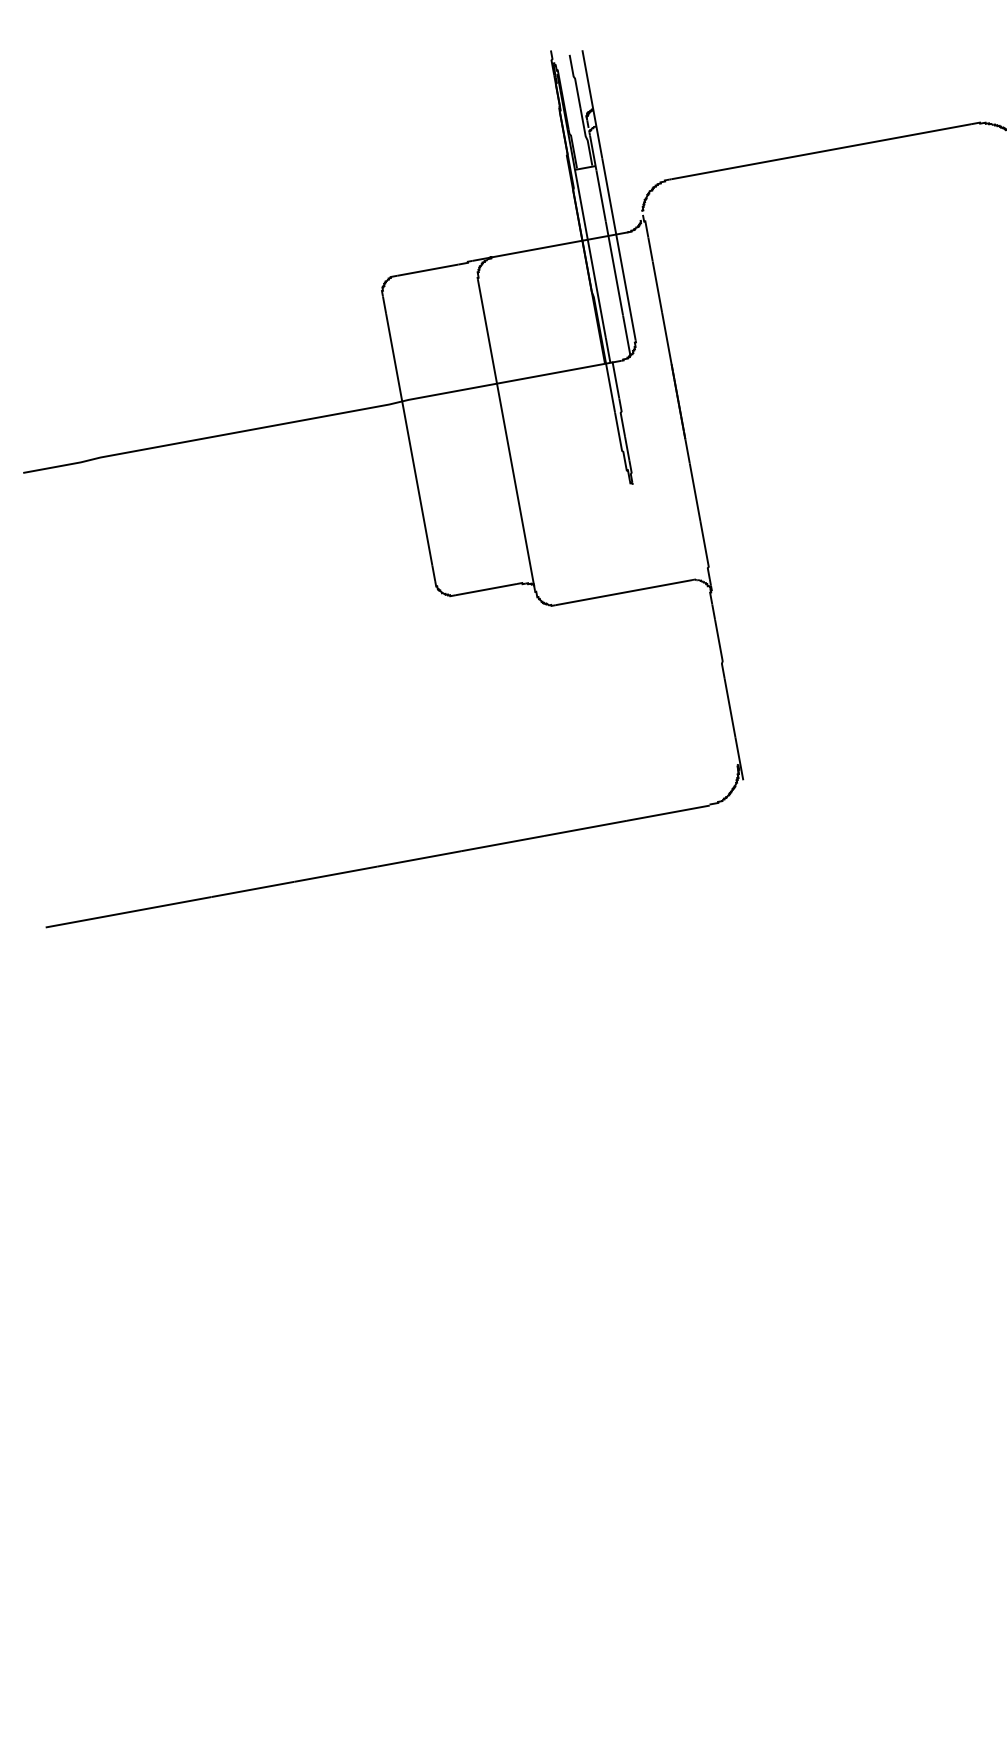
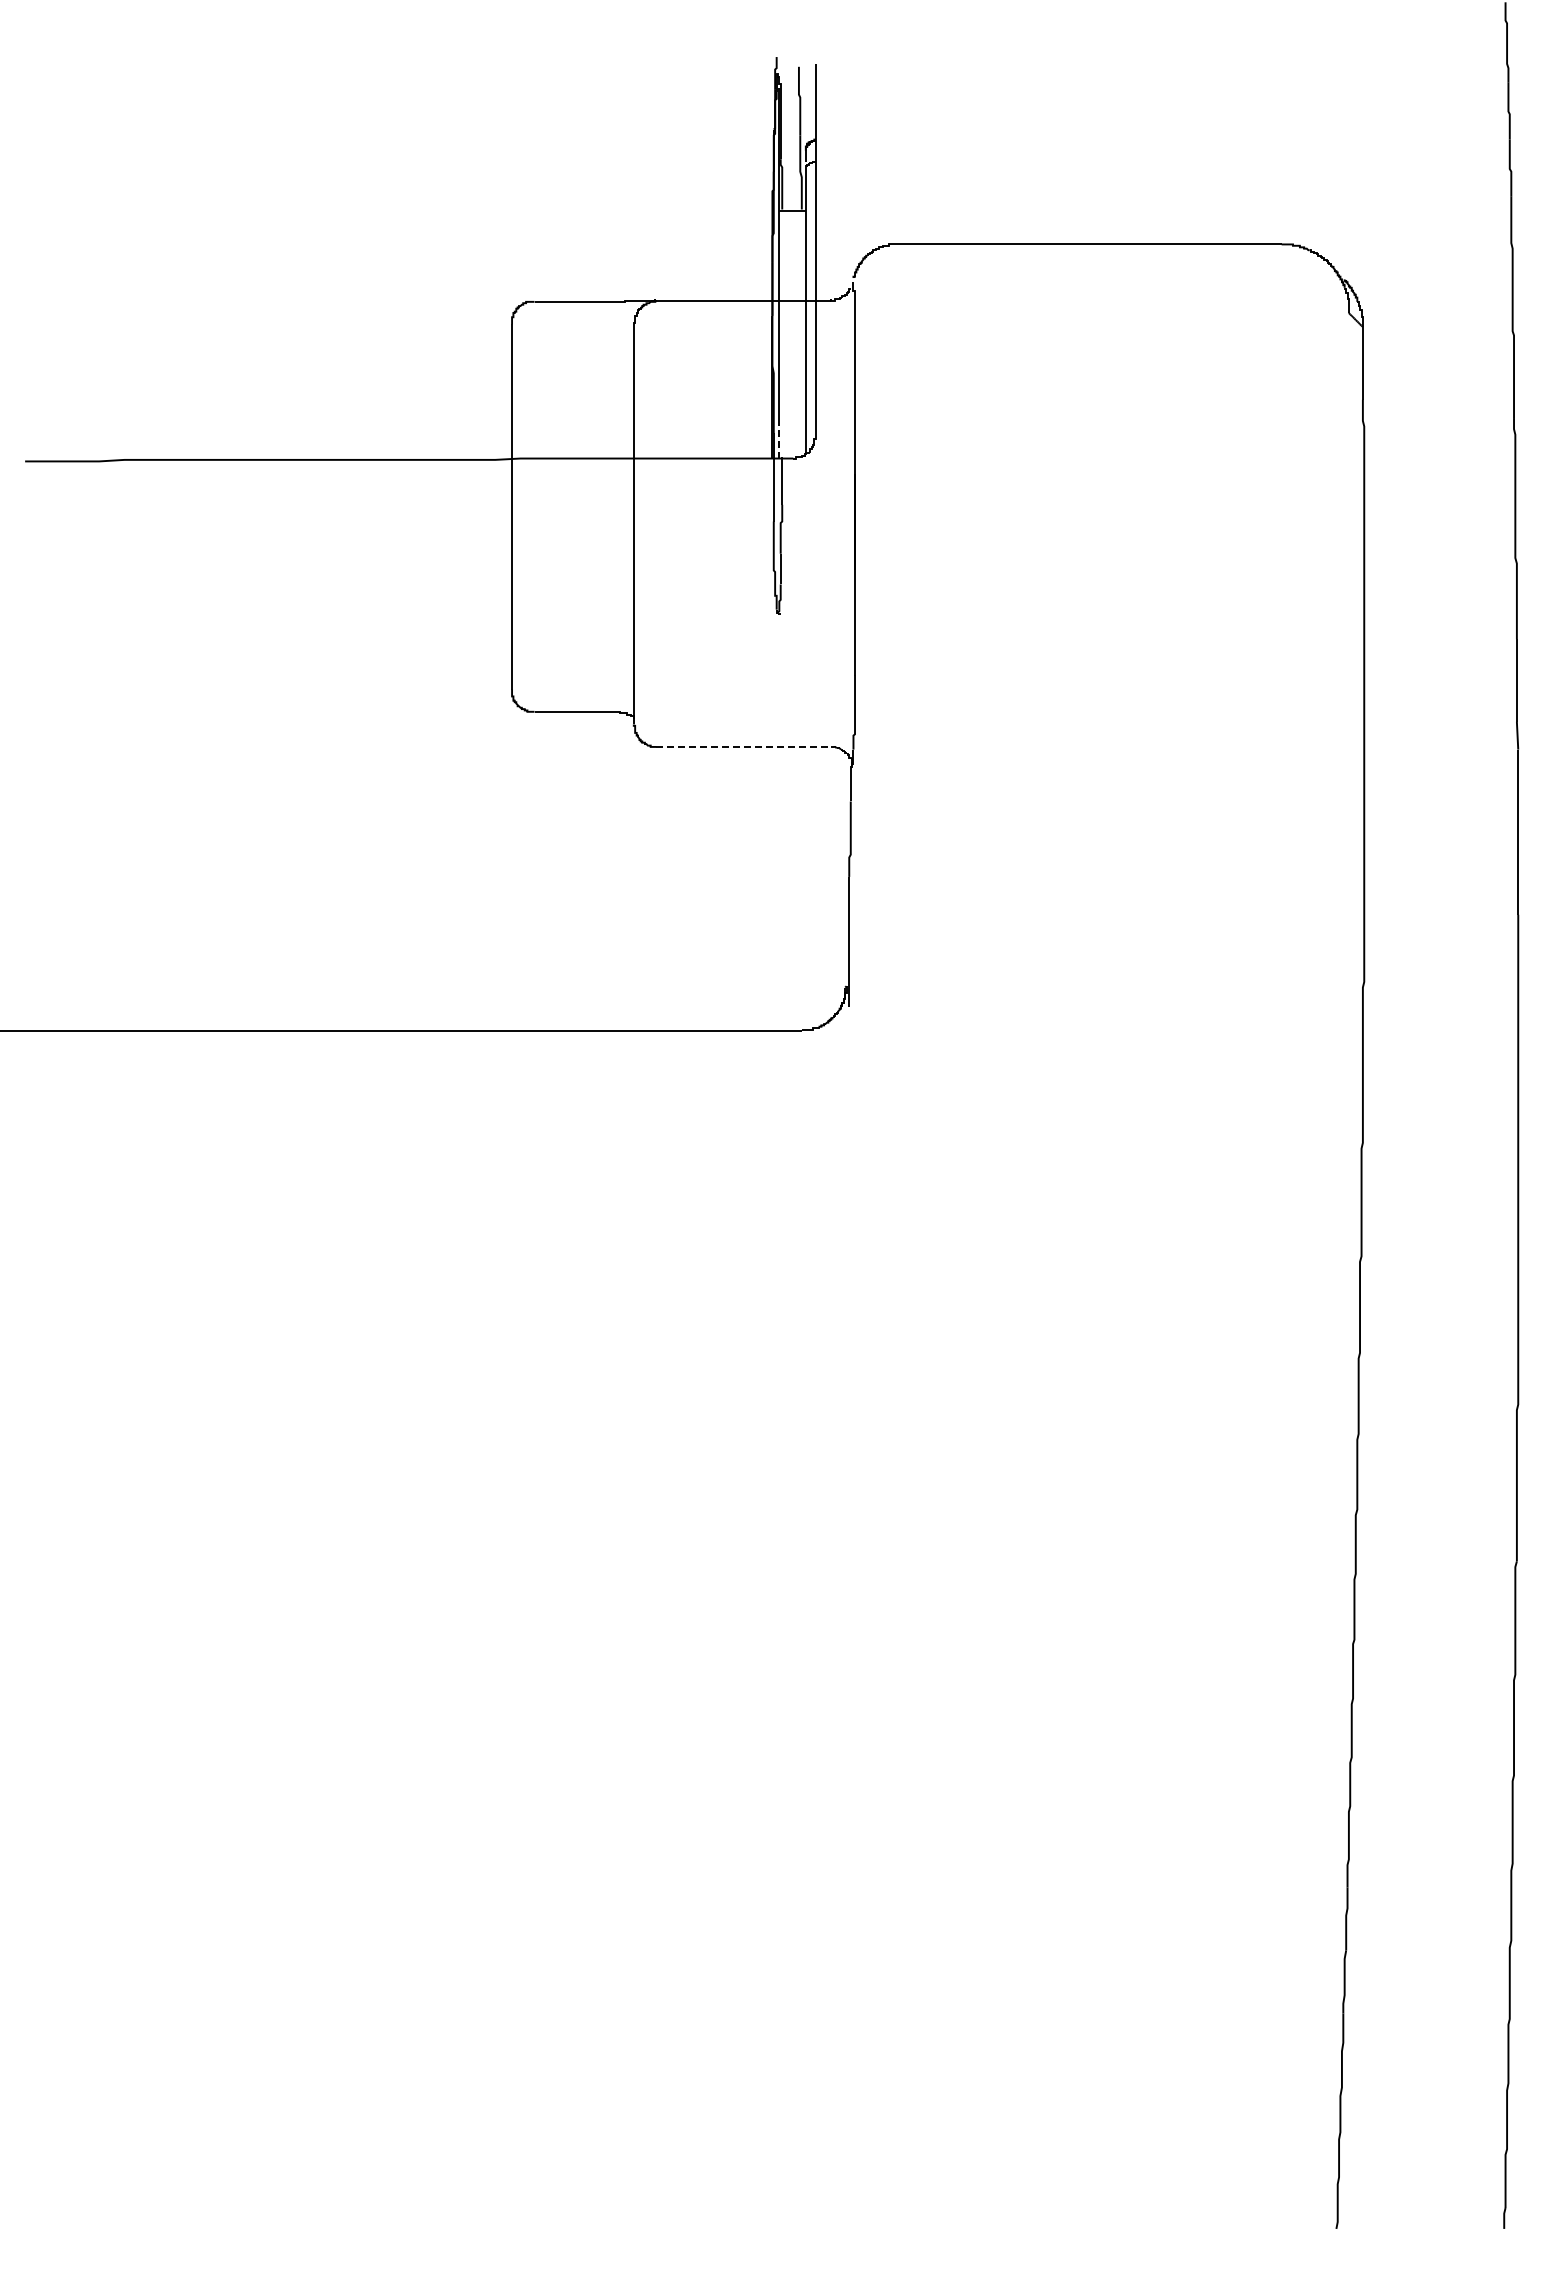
line: (608, 350) -> (779, 442), solid -> dashed
line: (624, 592) -> (744, 746), solid -> dashed

